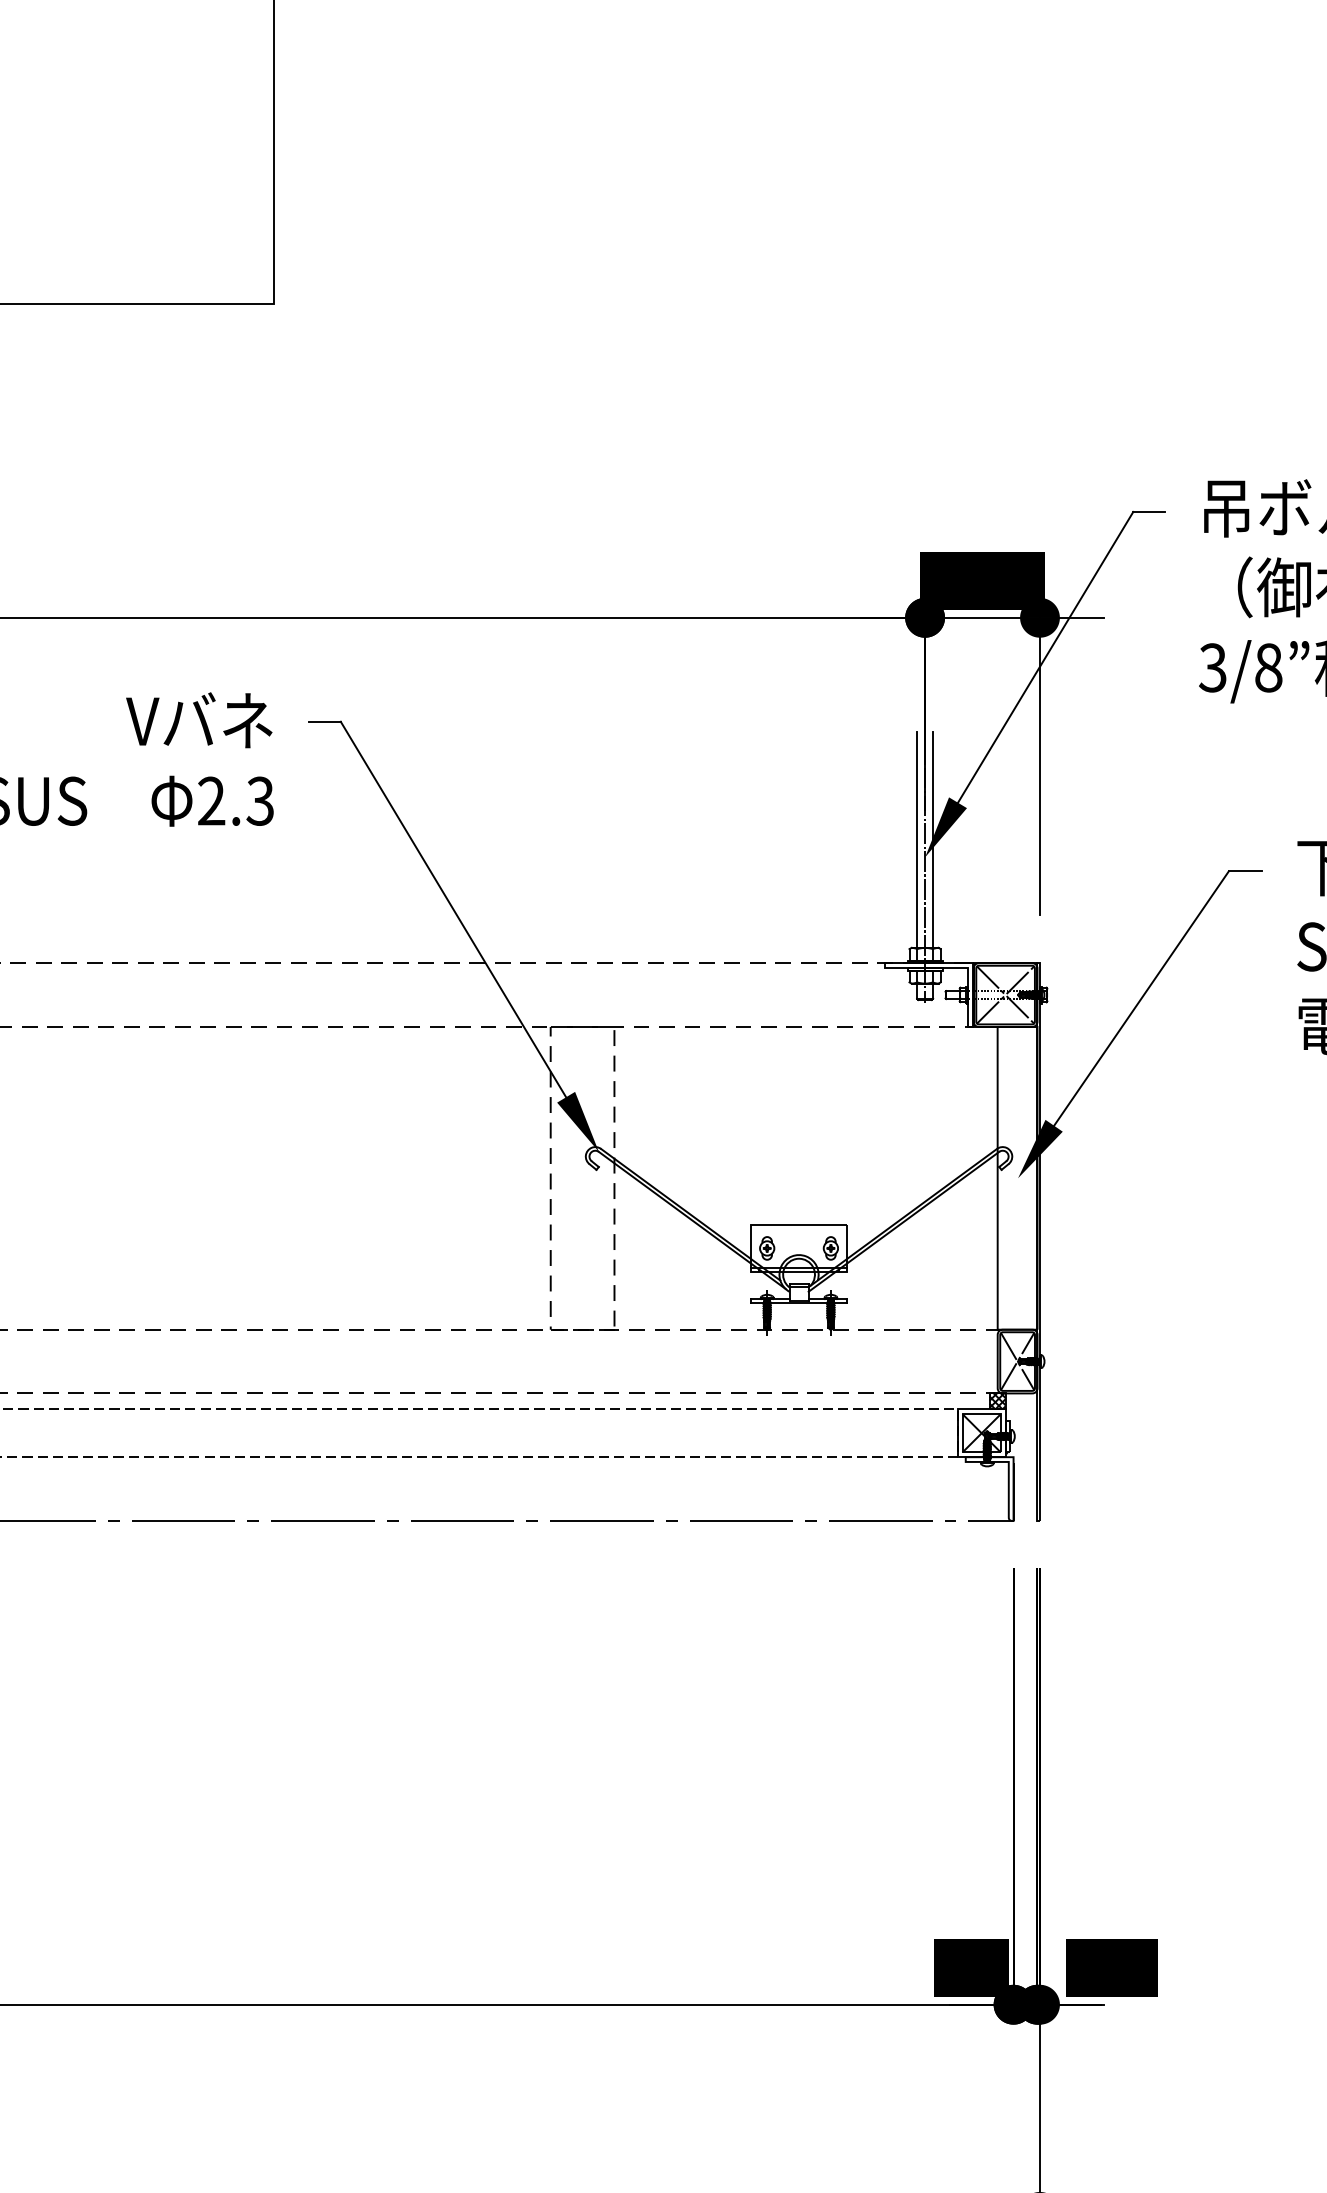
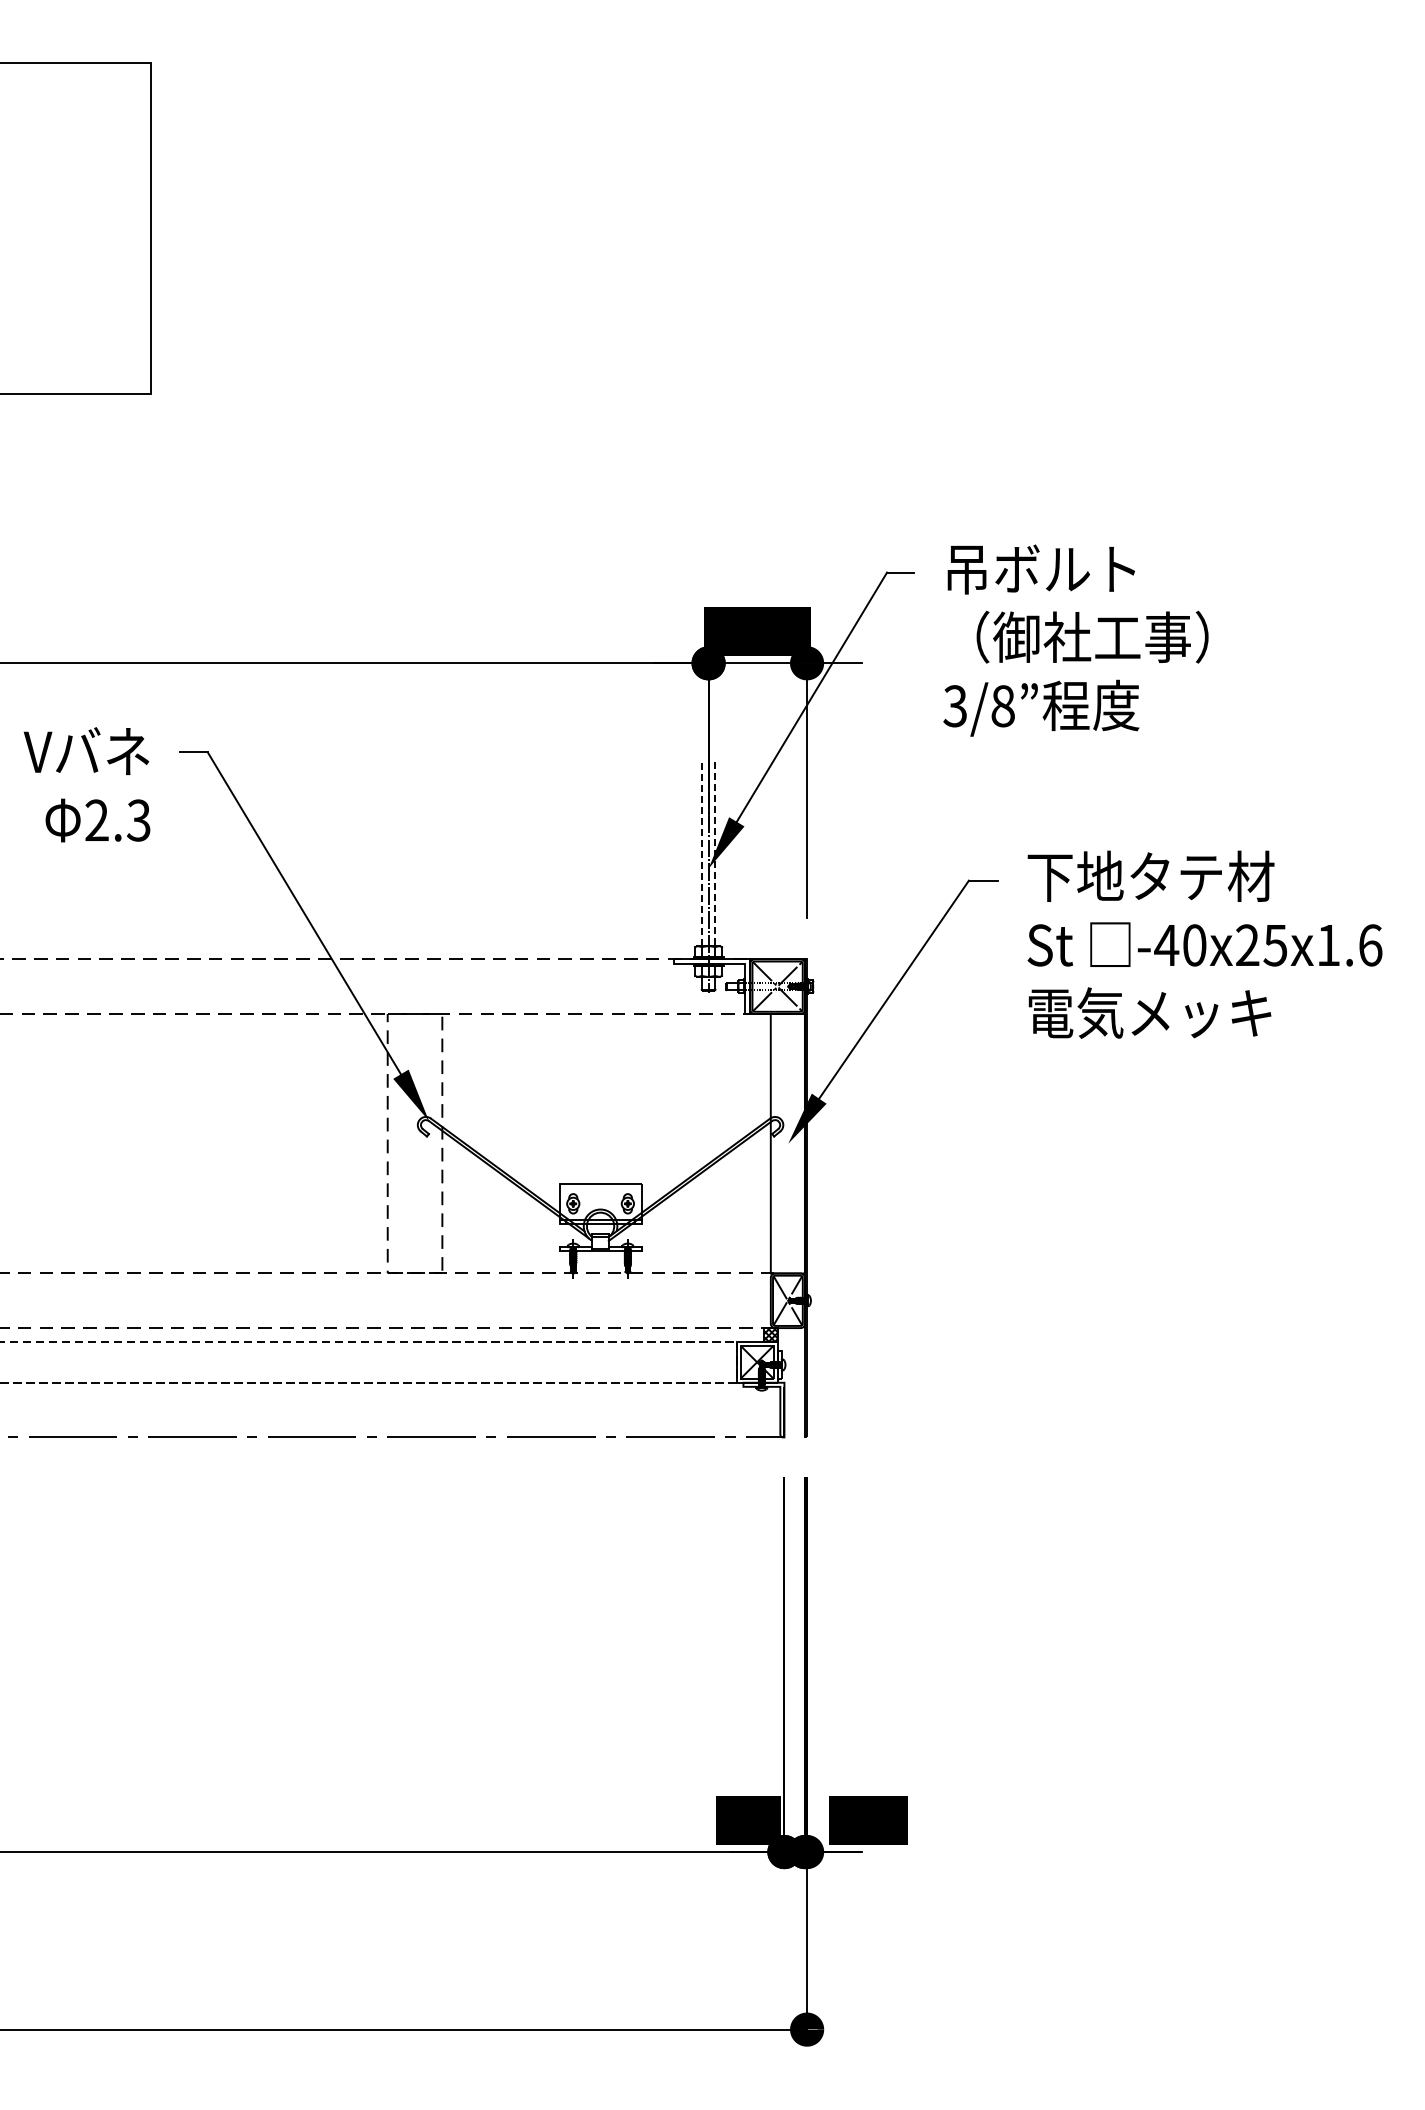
line: (916, 839) -> (701, 853), solid -> dashed
line: (933, 840) -> (715, 854), solid -> dashed

